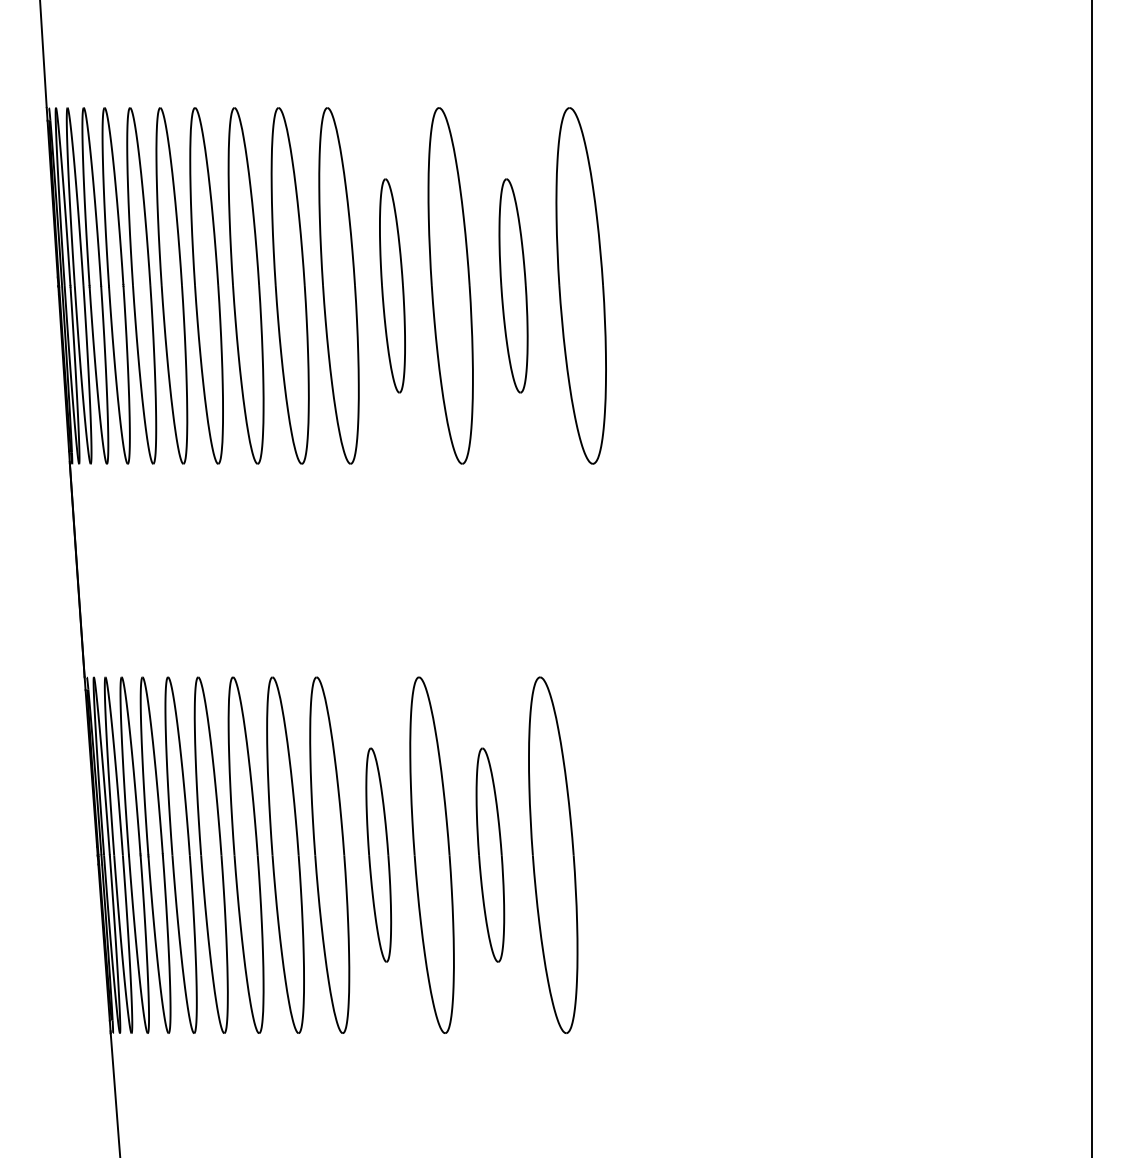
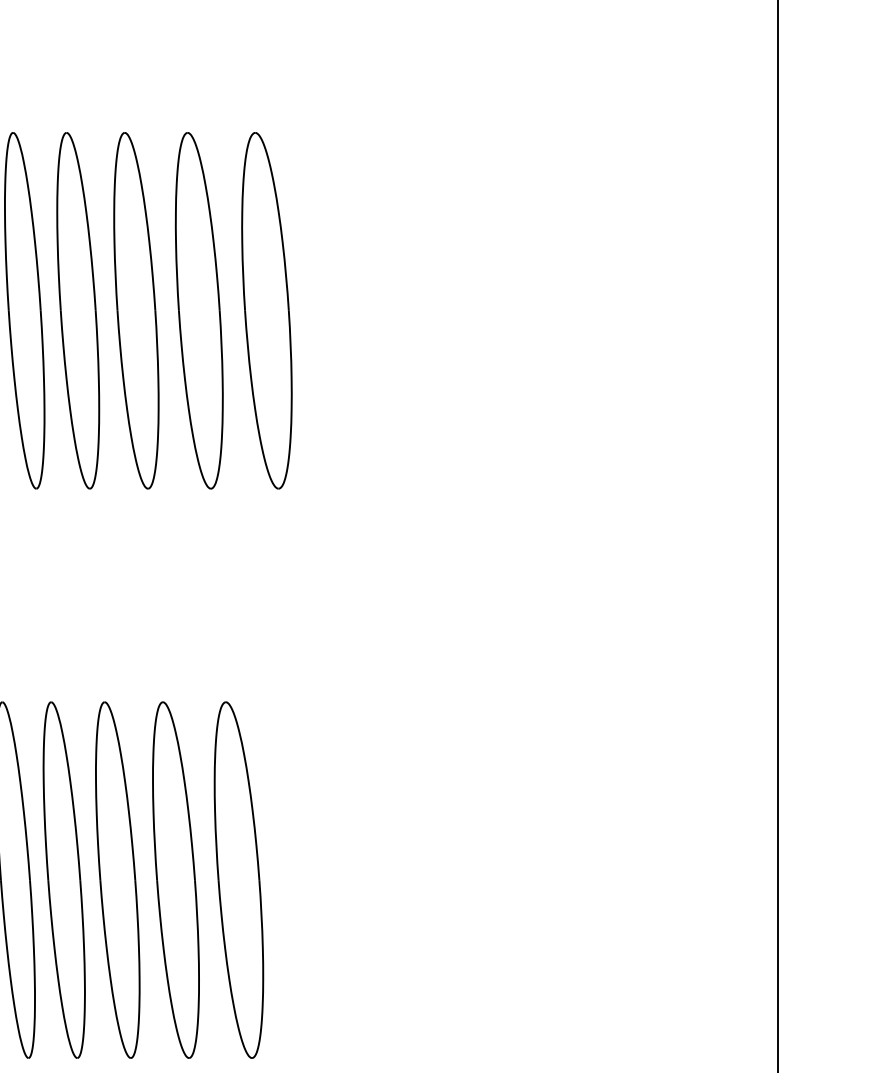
part: (392, 285) -> (78, 310), size x1.67
part: (513, 285) -> (199, 310), size x1.67
part: (378, 854) -> (64, 879), size x1.67
part: (490, 854) -> (176, 879), size x1.67

